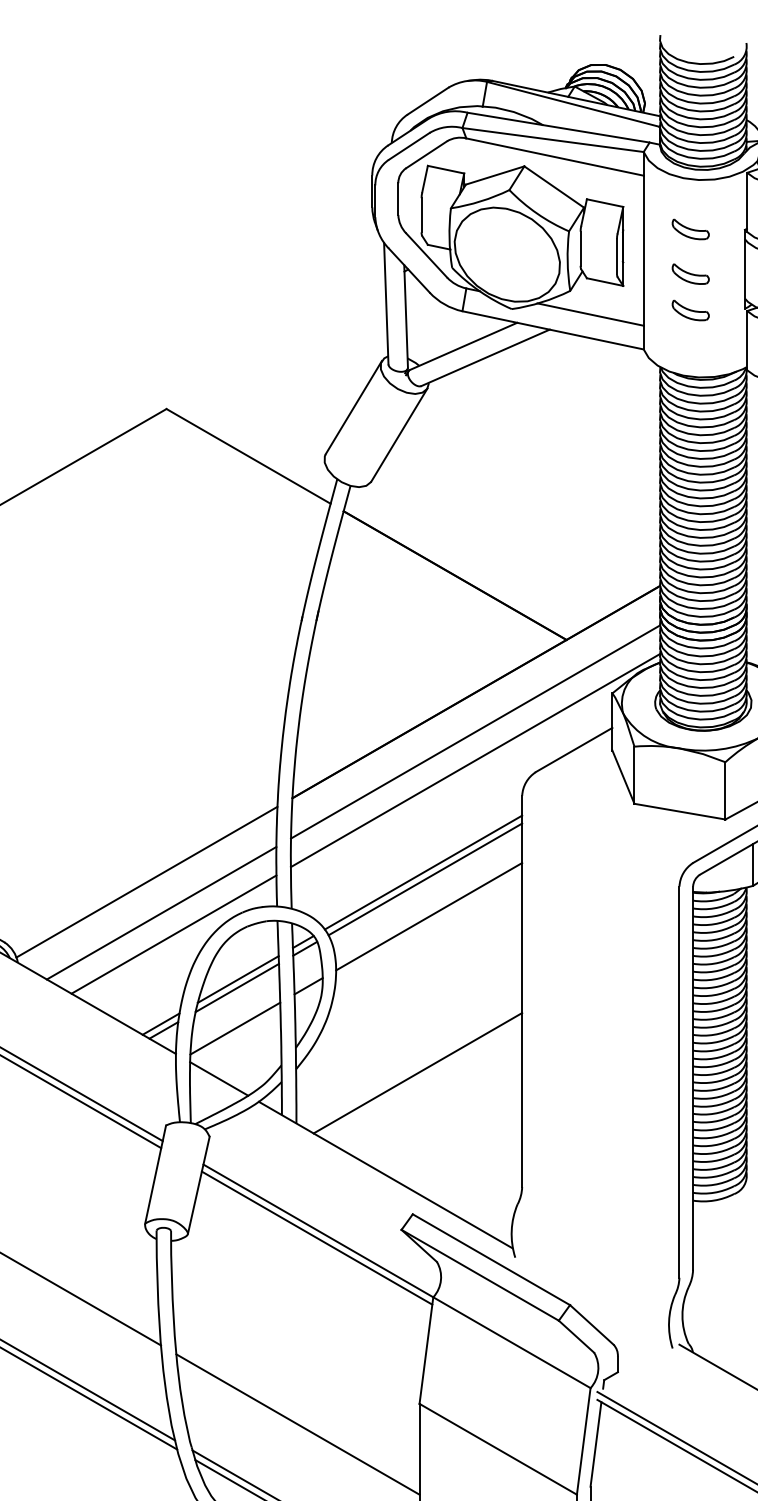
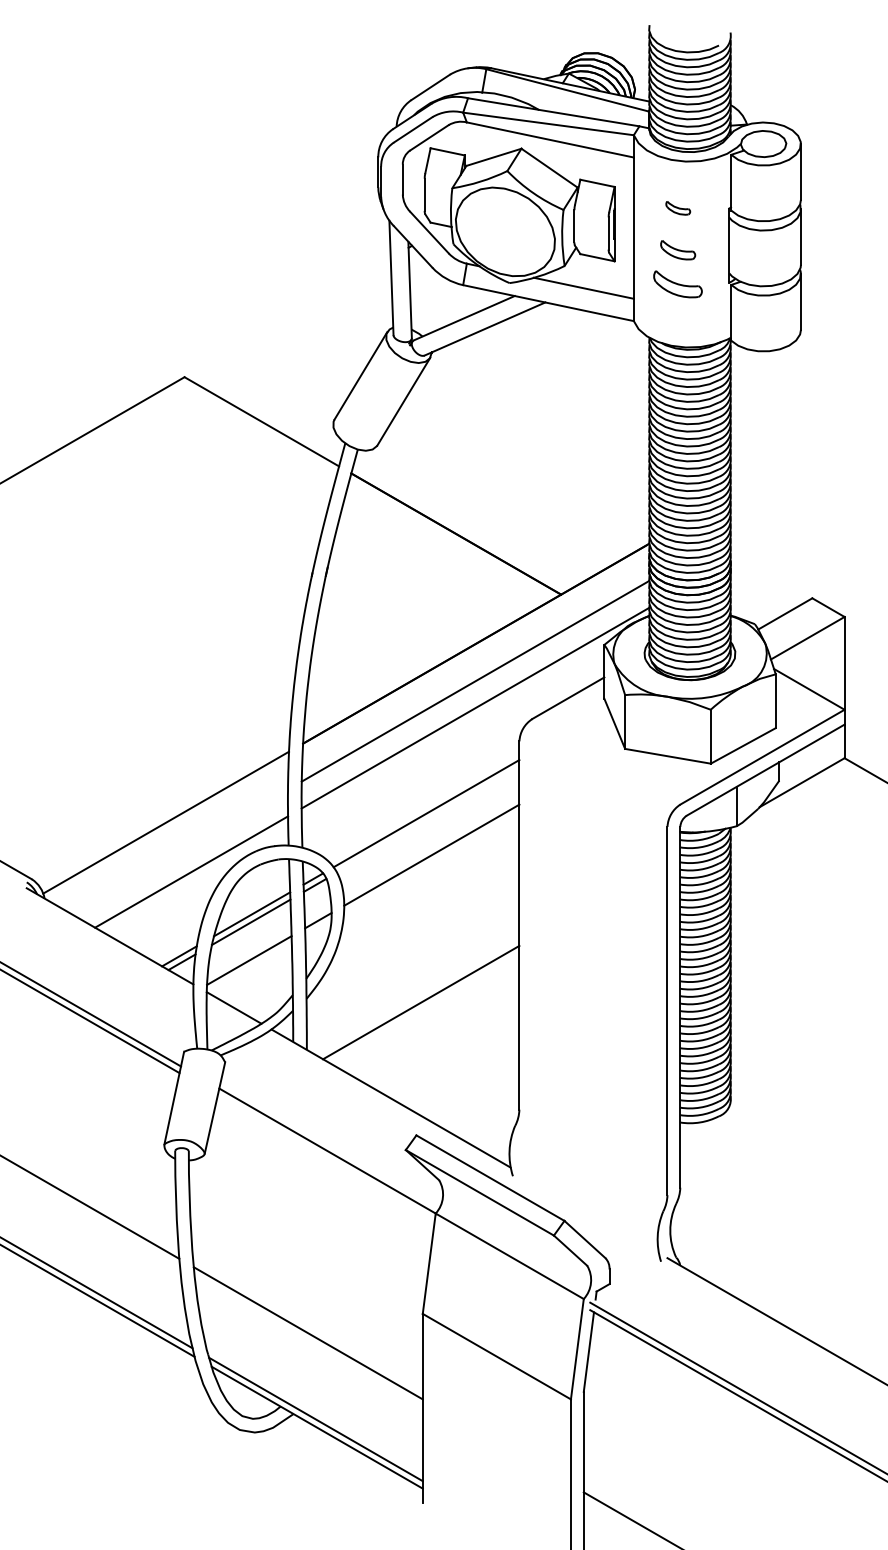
part: (691, 229) -> (678, 208), size x0.7
part: (691, 310) -> (678, 284), size x1.4
line: (425, 878) -> (428, 819), removed
line: (161, 912) -> (179, 851), removed
line: (316, 1237) -> (325, 1157), removed

